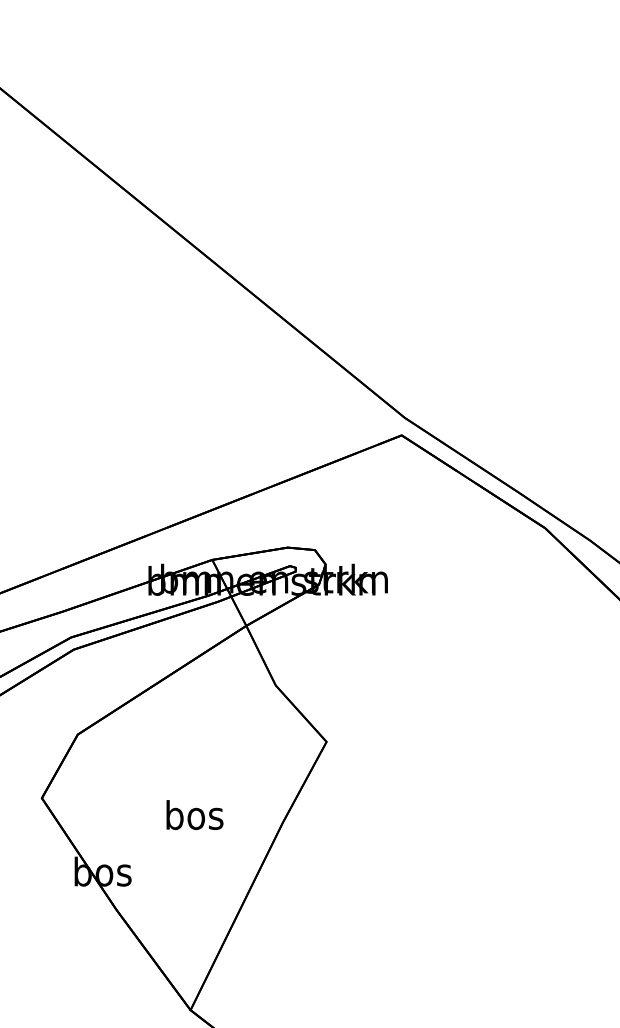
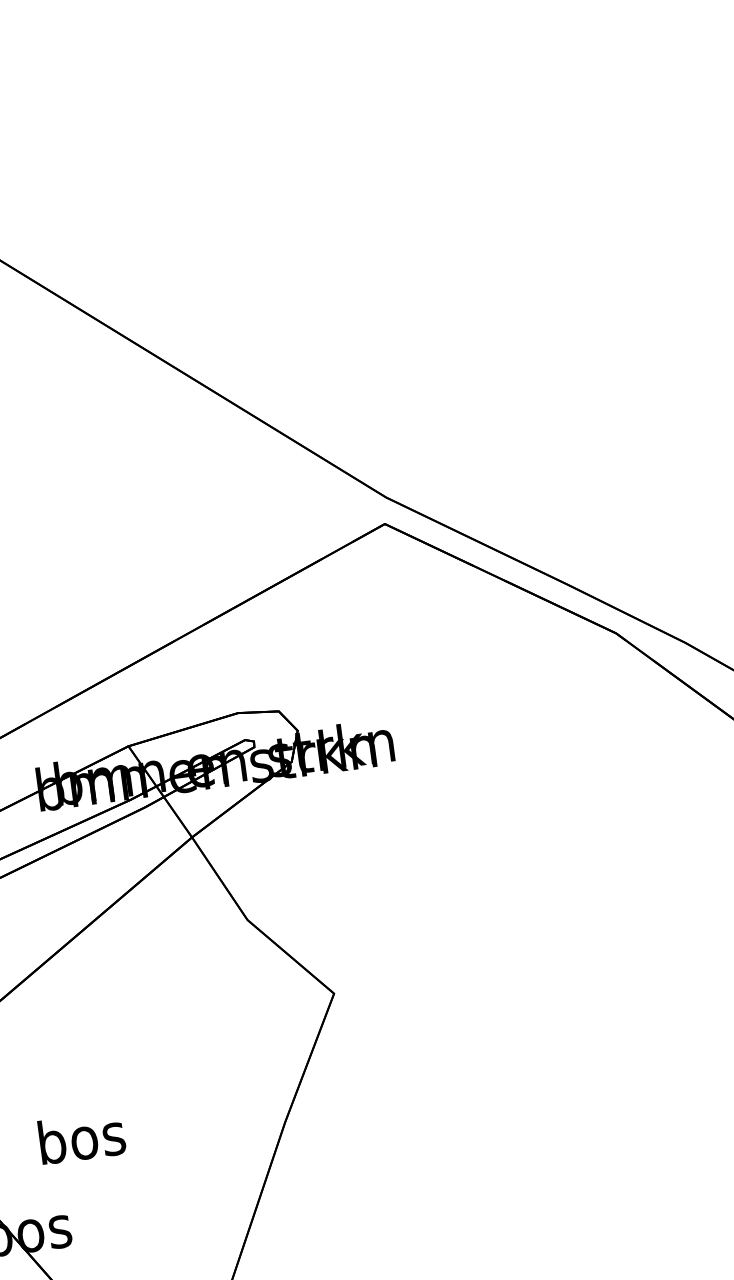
text: (194, 815) -> (81, 1138), moved

